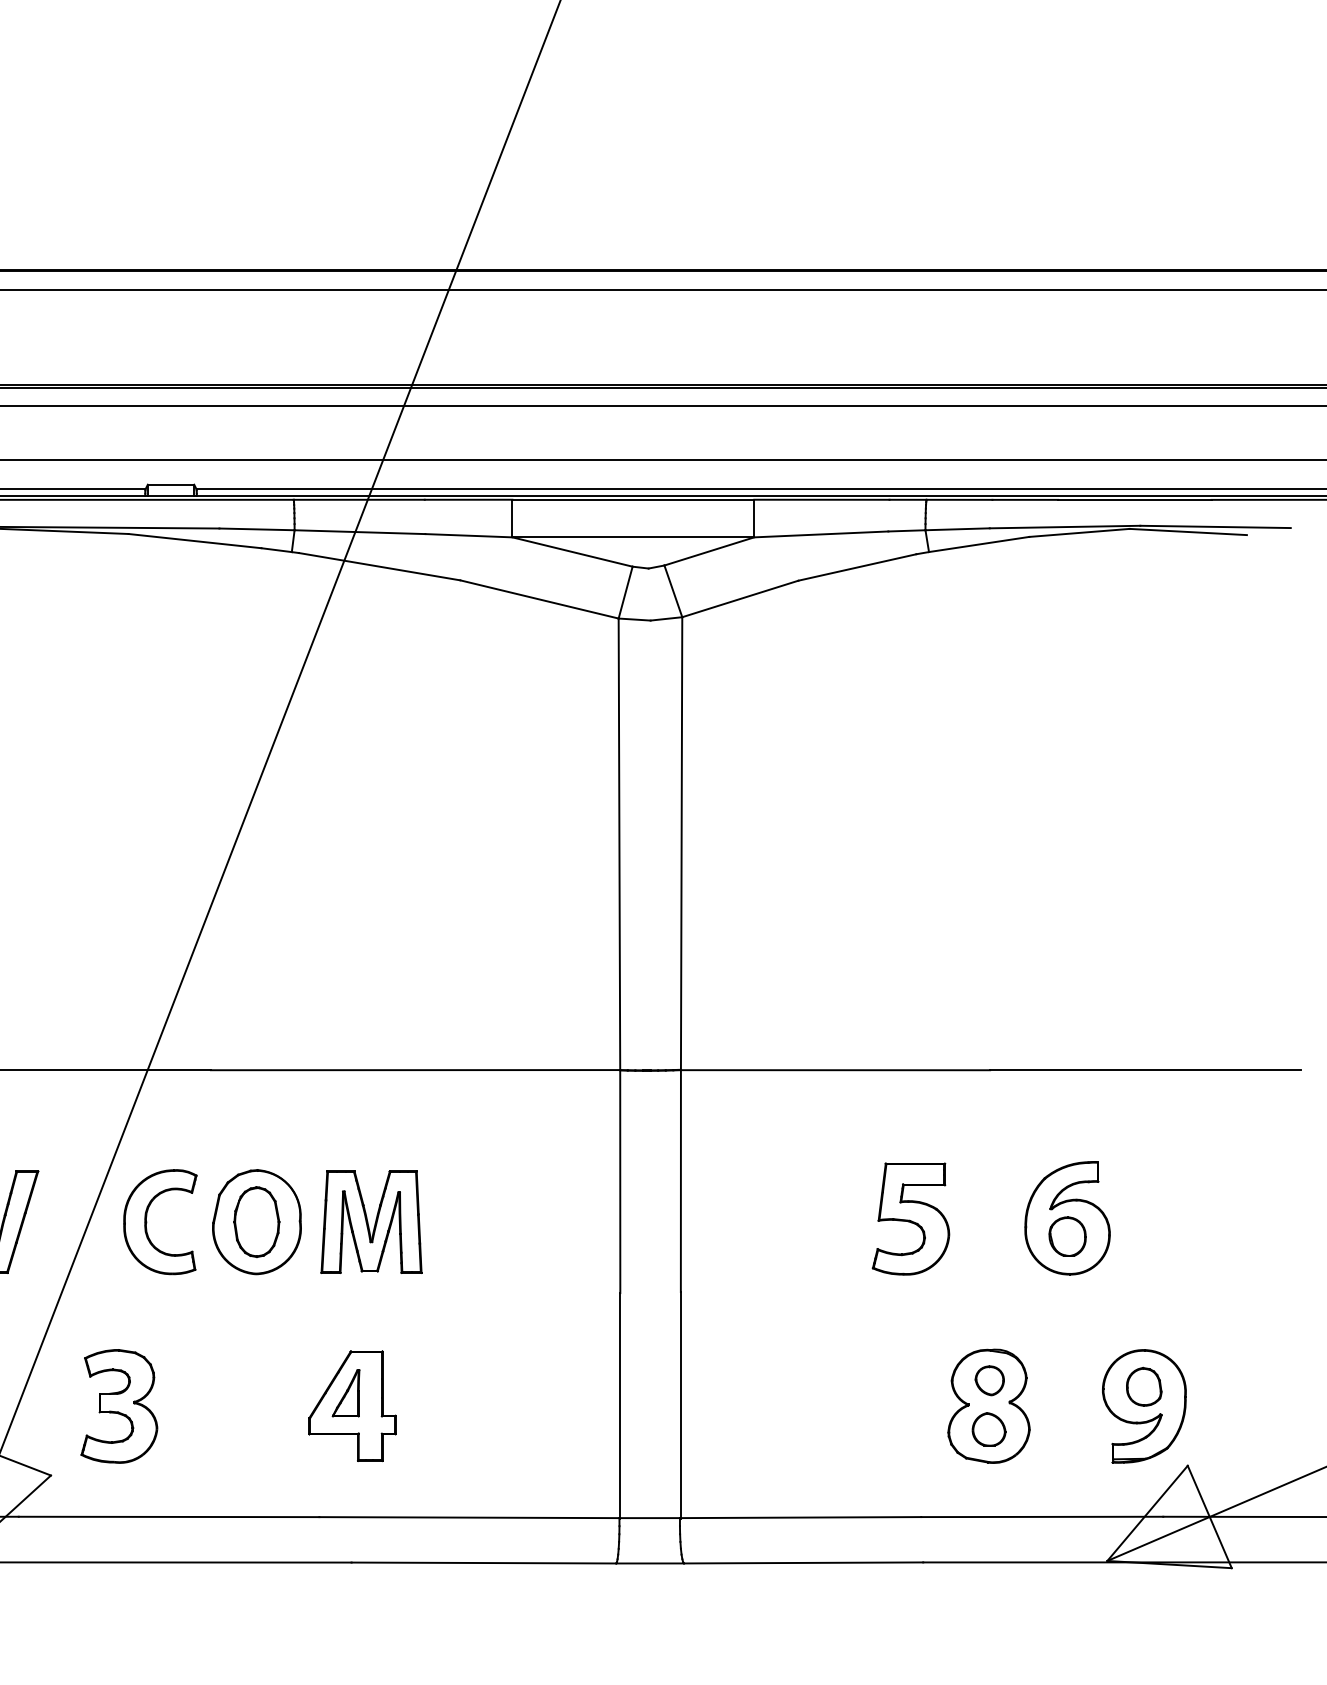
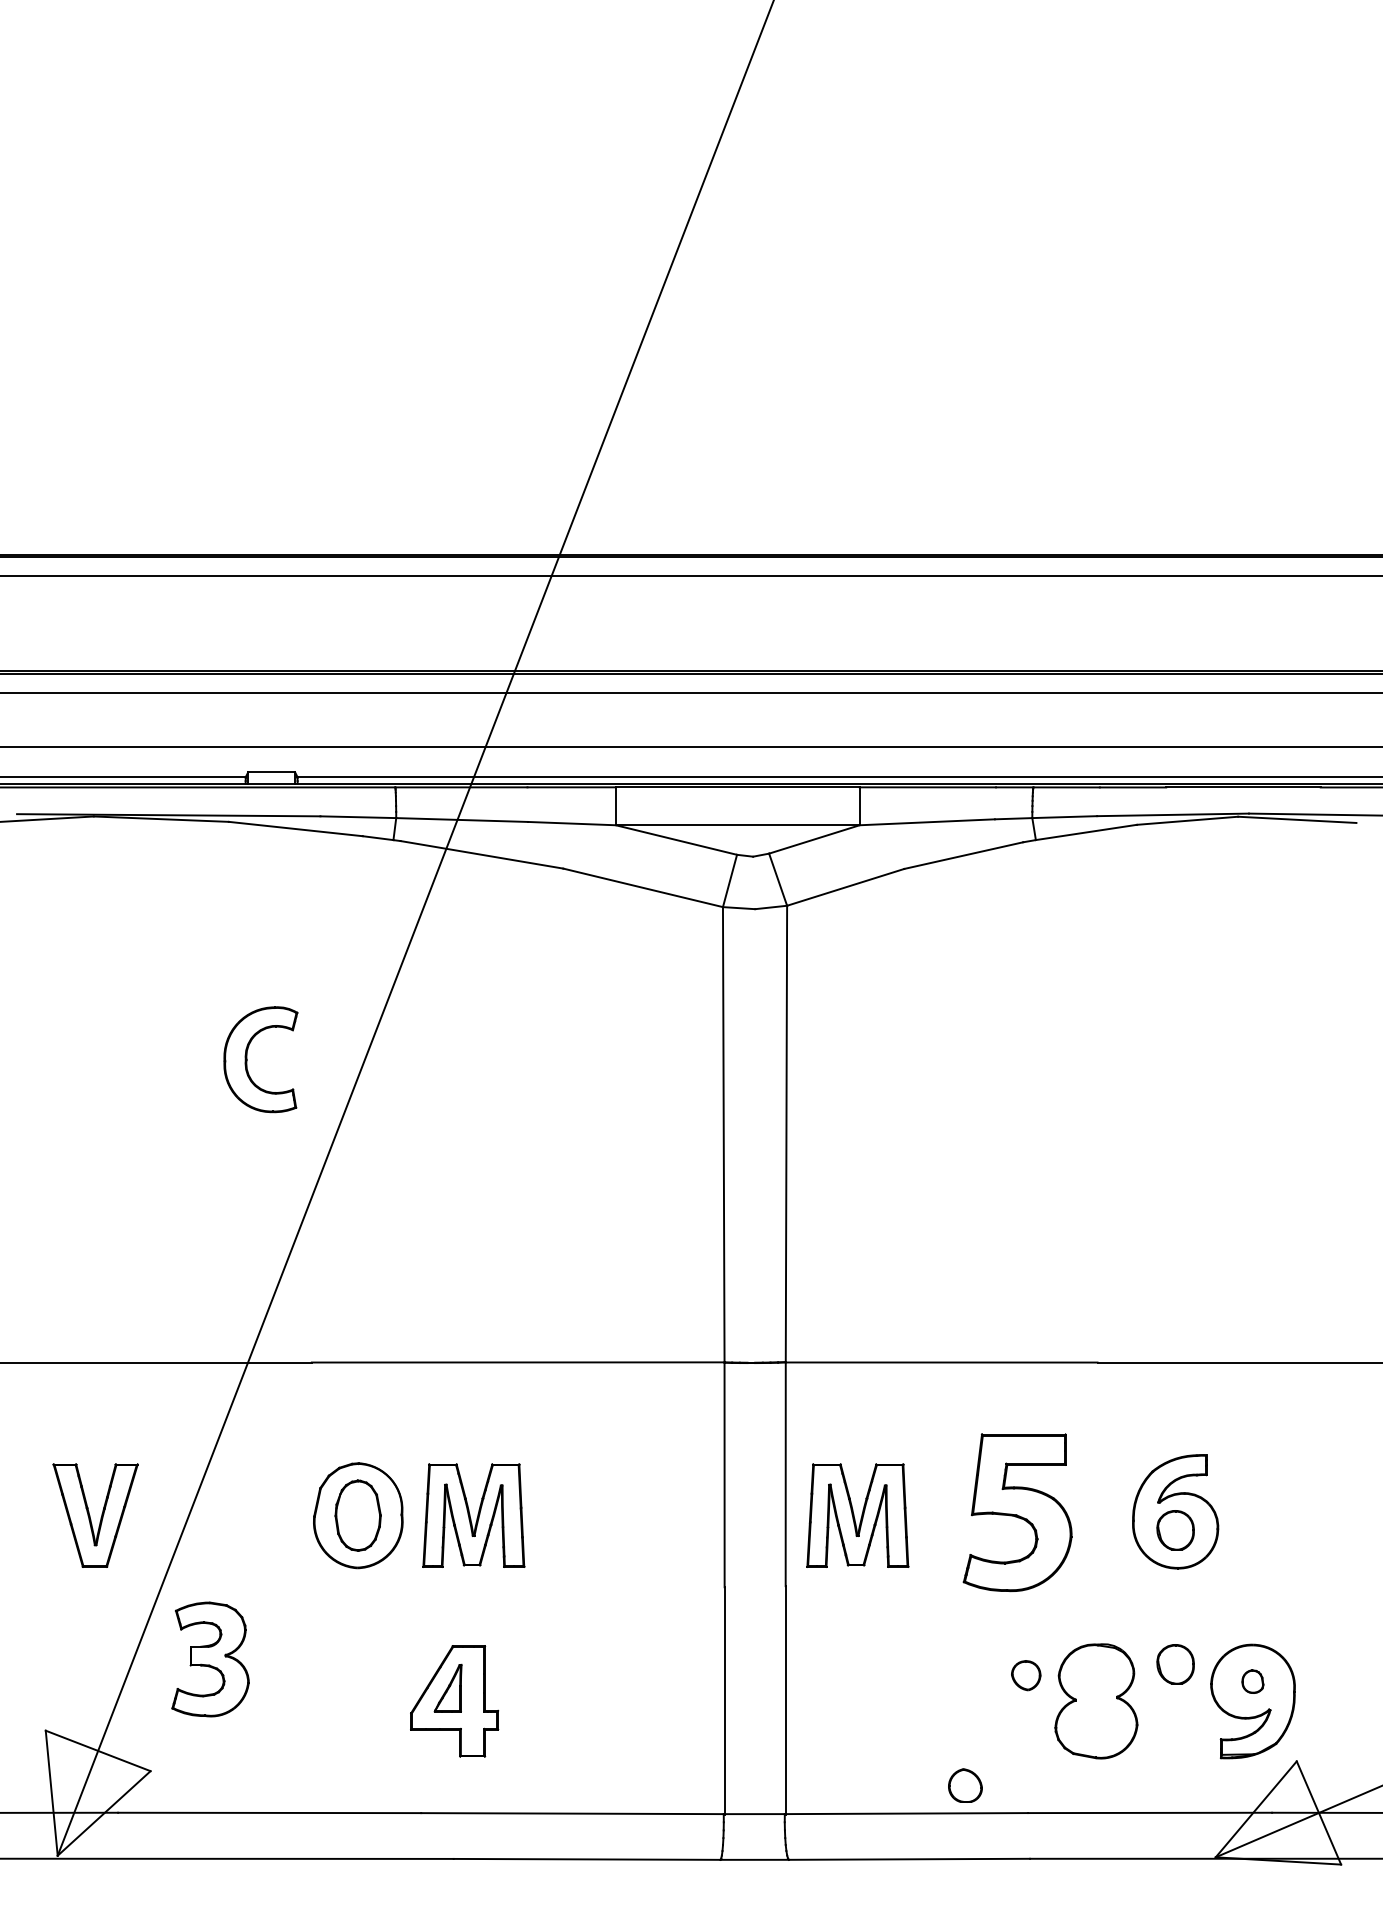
part: (910, 1218) -> (1017, 1512), size x1.4
part: (147, 1221) -> (247, 1059), moved
part: (752, 1221) -> (857, 1515), added
part: (1067, 1369) -> (1175, 1664), added
part: (990, 1380) -> (1026, 1675), moved
part: (1143, 1386) -> (1252, 1681), size x0.6
part: (119, 1406) -> (210, 1659), moved
part: (989, 1429) -> (965, 1785), moved

